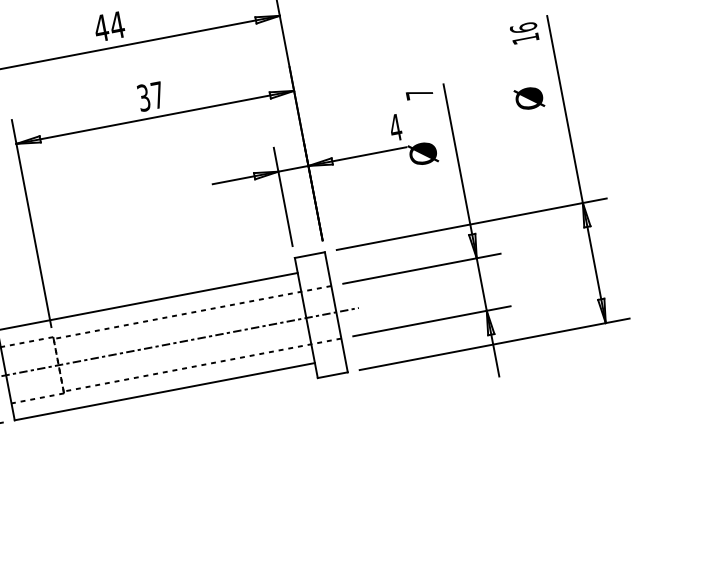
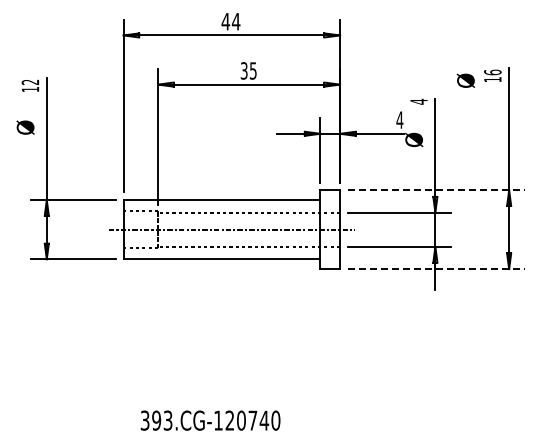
text: (418, 93) -> (418, 101), 7 -> 4
text: (157, 94) -> (253, 70), 37 -> 35
text: (528, 98) -> (465, 80), moved
line: (472, 224) -> (436, 190), solid -> dashed
line: (495, 344) -> (436, 269), solid -> dashed

